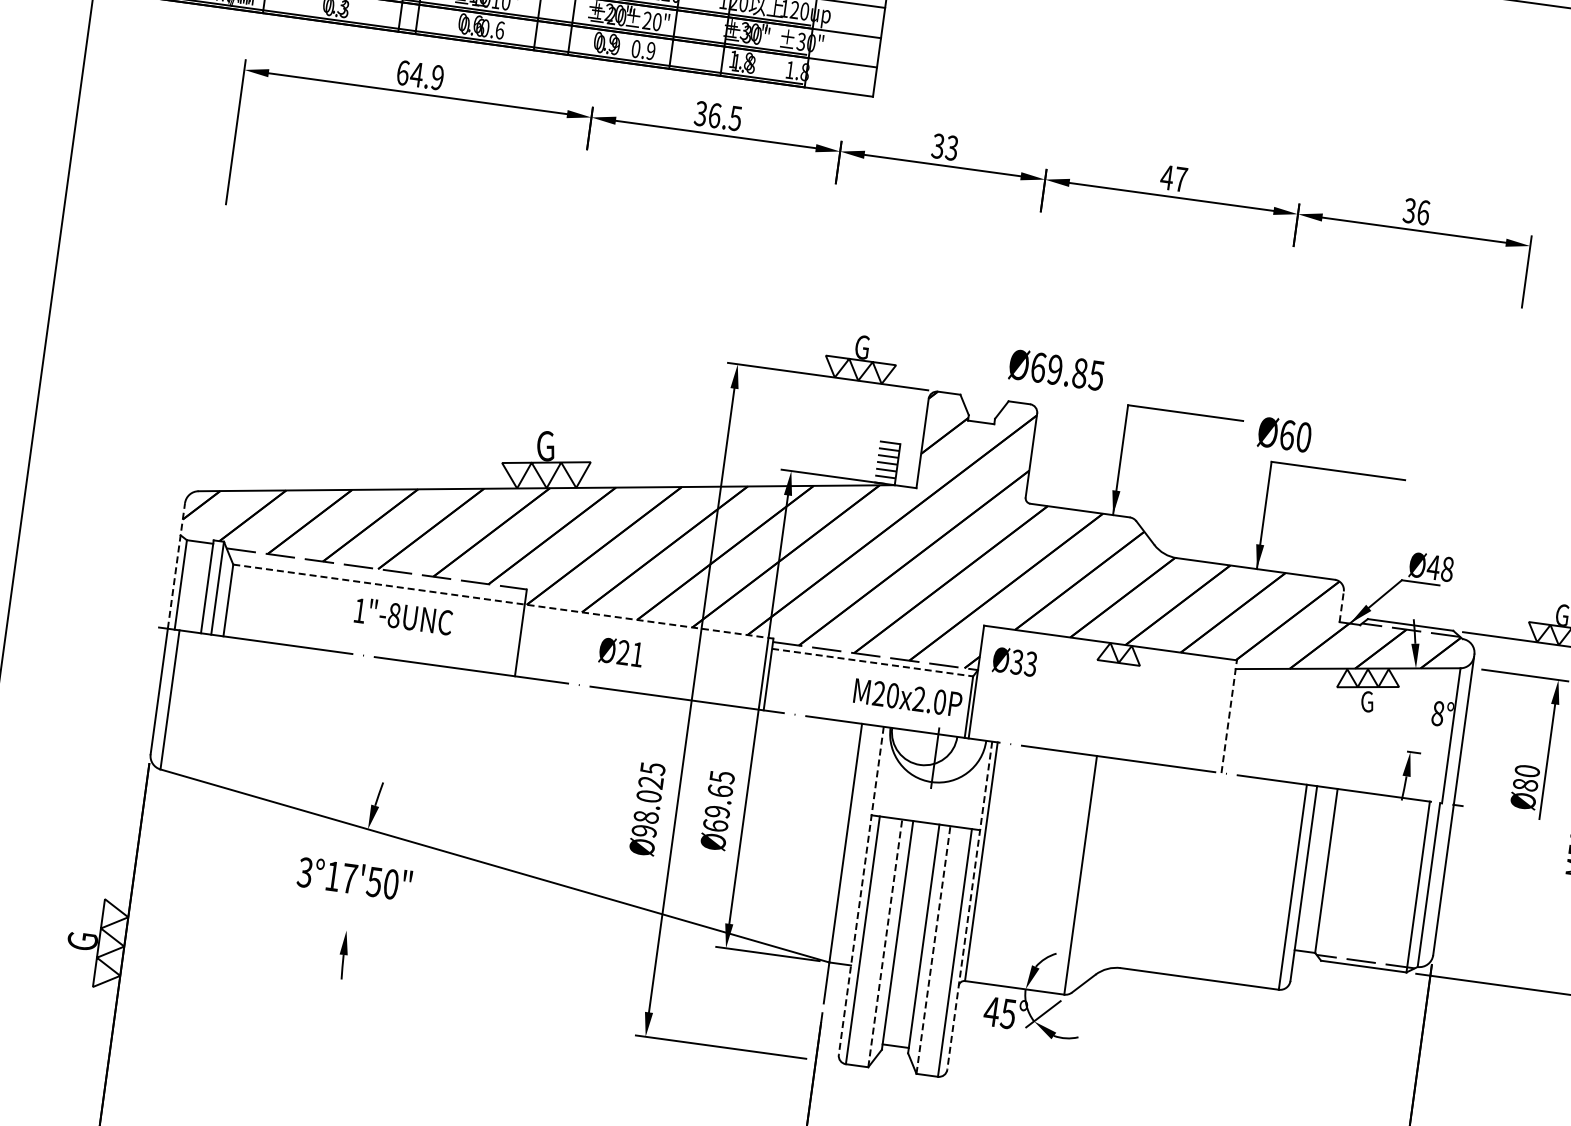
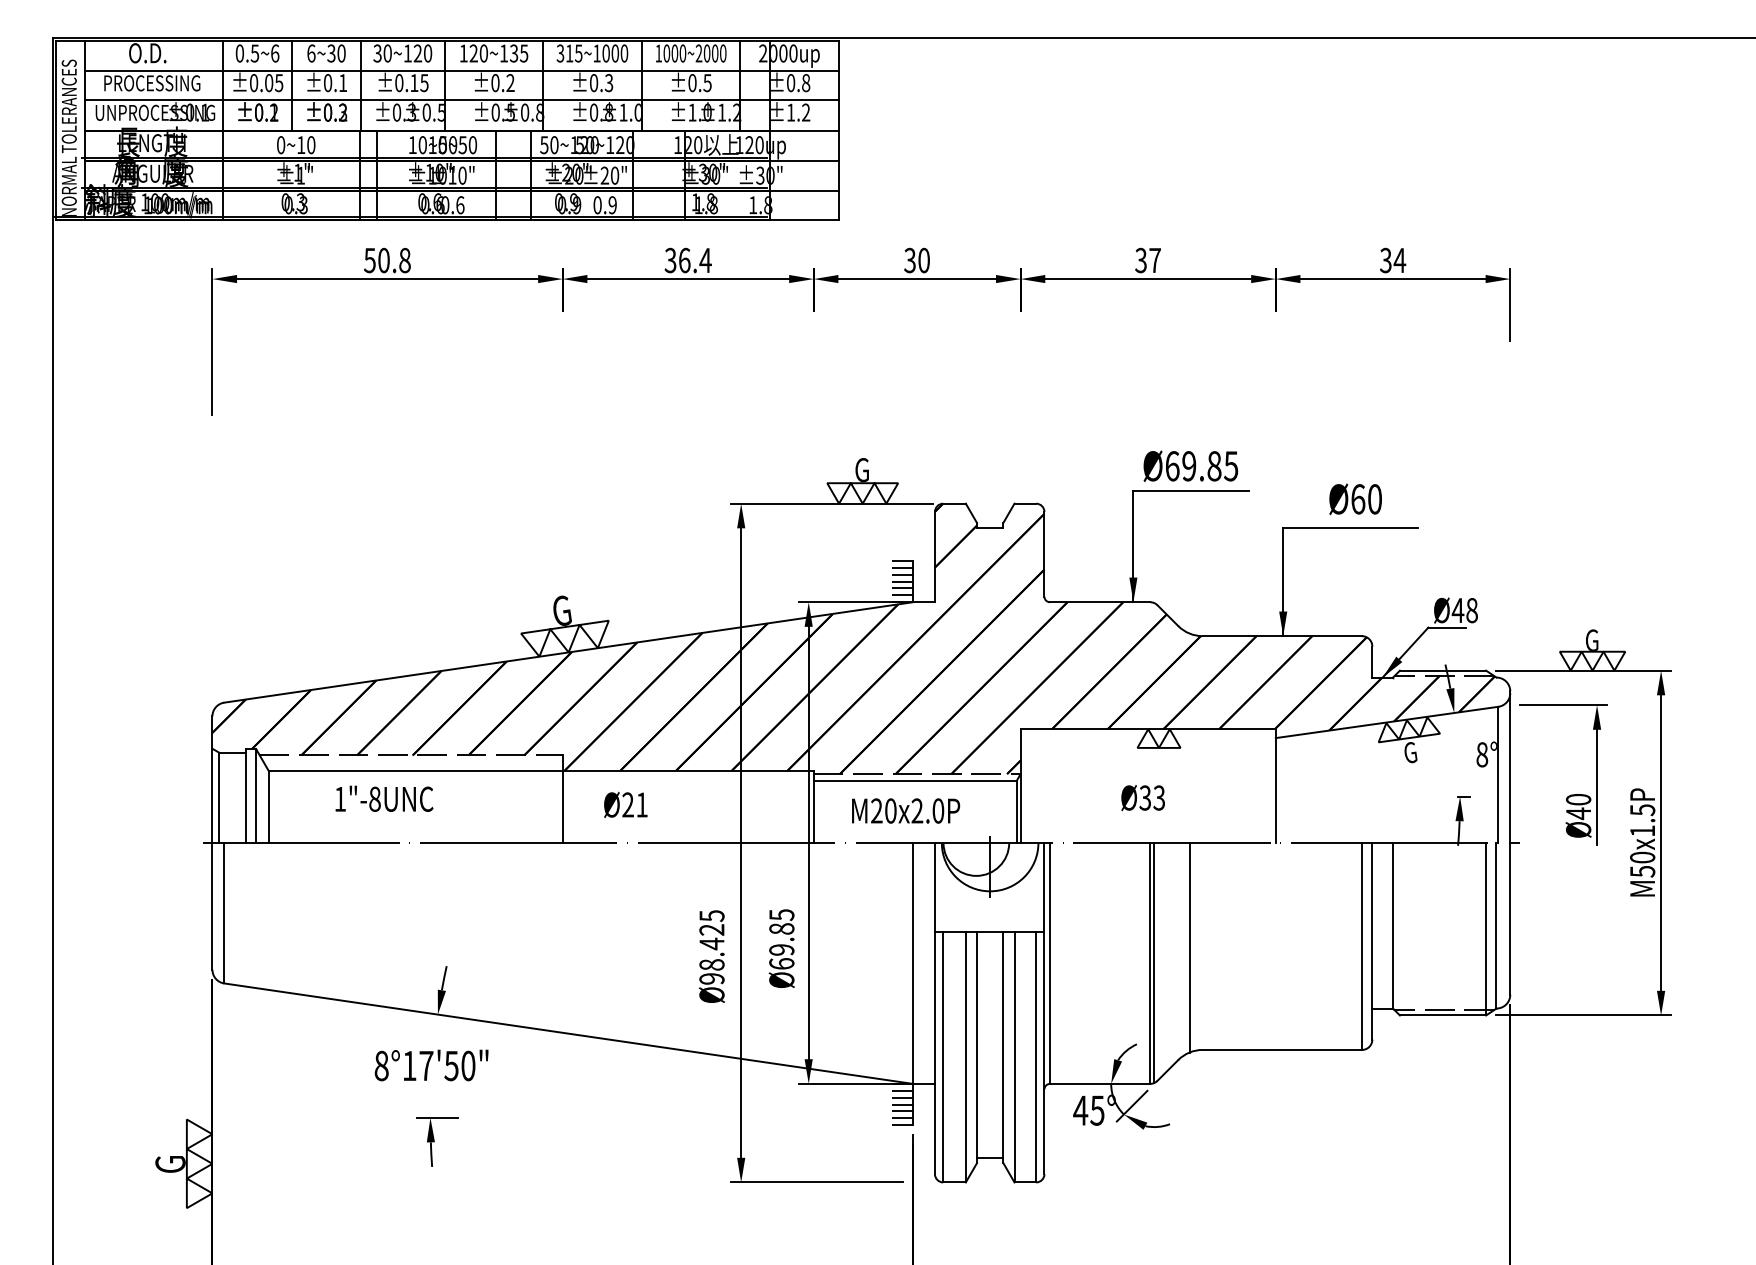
text: (420, 75) -> (387, 260), 64.9 -> 50.8
text: (735, 118) -> (705, 260), 36.5 -> 36.4
text: (951, 148) -> (923, 260), 33 -> 30
text: (1166, 177) -> (1140, 260), 47 -> 37
text: (1423, 212) -> (1399, 260), 36 -> 34
text: (1056, 369) -> (1190, 465), moved
text: (1284, 434) -> (1355, 499), moved
line: (176, 565) -> (212, 779), dashed -> solid
line: (503, 601) -> (541, 770), dashed -> solid
line: (1341, 607) -> (1372, 662), dashed -> solid
text: (403, 616) -> (384, 798), moved
text: (620, 651) -> (625, 804), moved
text: (1014, 662) -> (1142, 798), moved
line: (872, 663) -> (915, 781), dashed -> solid
text: (908, 697) -> (906, 810), moved
line: (1228, 716) -> (1275, 786), dashed -> solid
text: (1525, 784) -> (1578, 813), Ø80 -> Ø40
text: (720, 790) -> (781, 928), Ø69.65 -> Ø69.85
text: (648, 795) -> (711, 943), Ø98.025 -> Ø98.425
line: (1121, 864) -> (1189, 947), added
text: (305, 872) -> (381, 1065), 3°17'50" -> 8°17'50"
line: (1085, 874) -> (1154, 962), added
line: (860, 890) -> (934, 1008), dashed -> solid
line: (969, 905) -> (1044, 1008), dashed -> solid
line: (353, 931) -> (437, 1117), added
line: (885, 942) -> (965, 1056), dashed -> solid
line: (933, 949) -> (1014, 1056), dashed -> solid
hatch: (816, 981) -> (902, 1104), added

